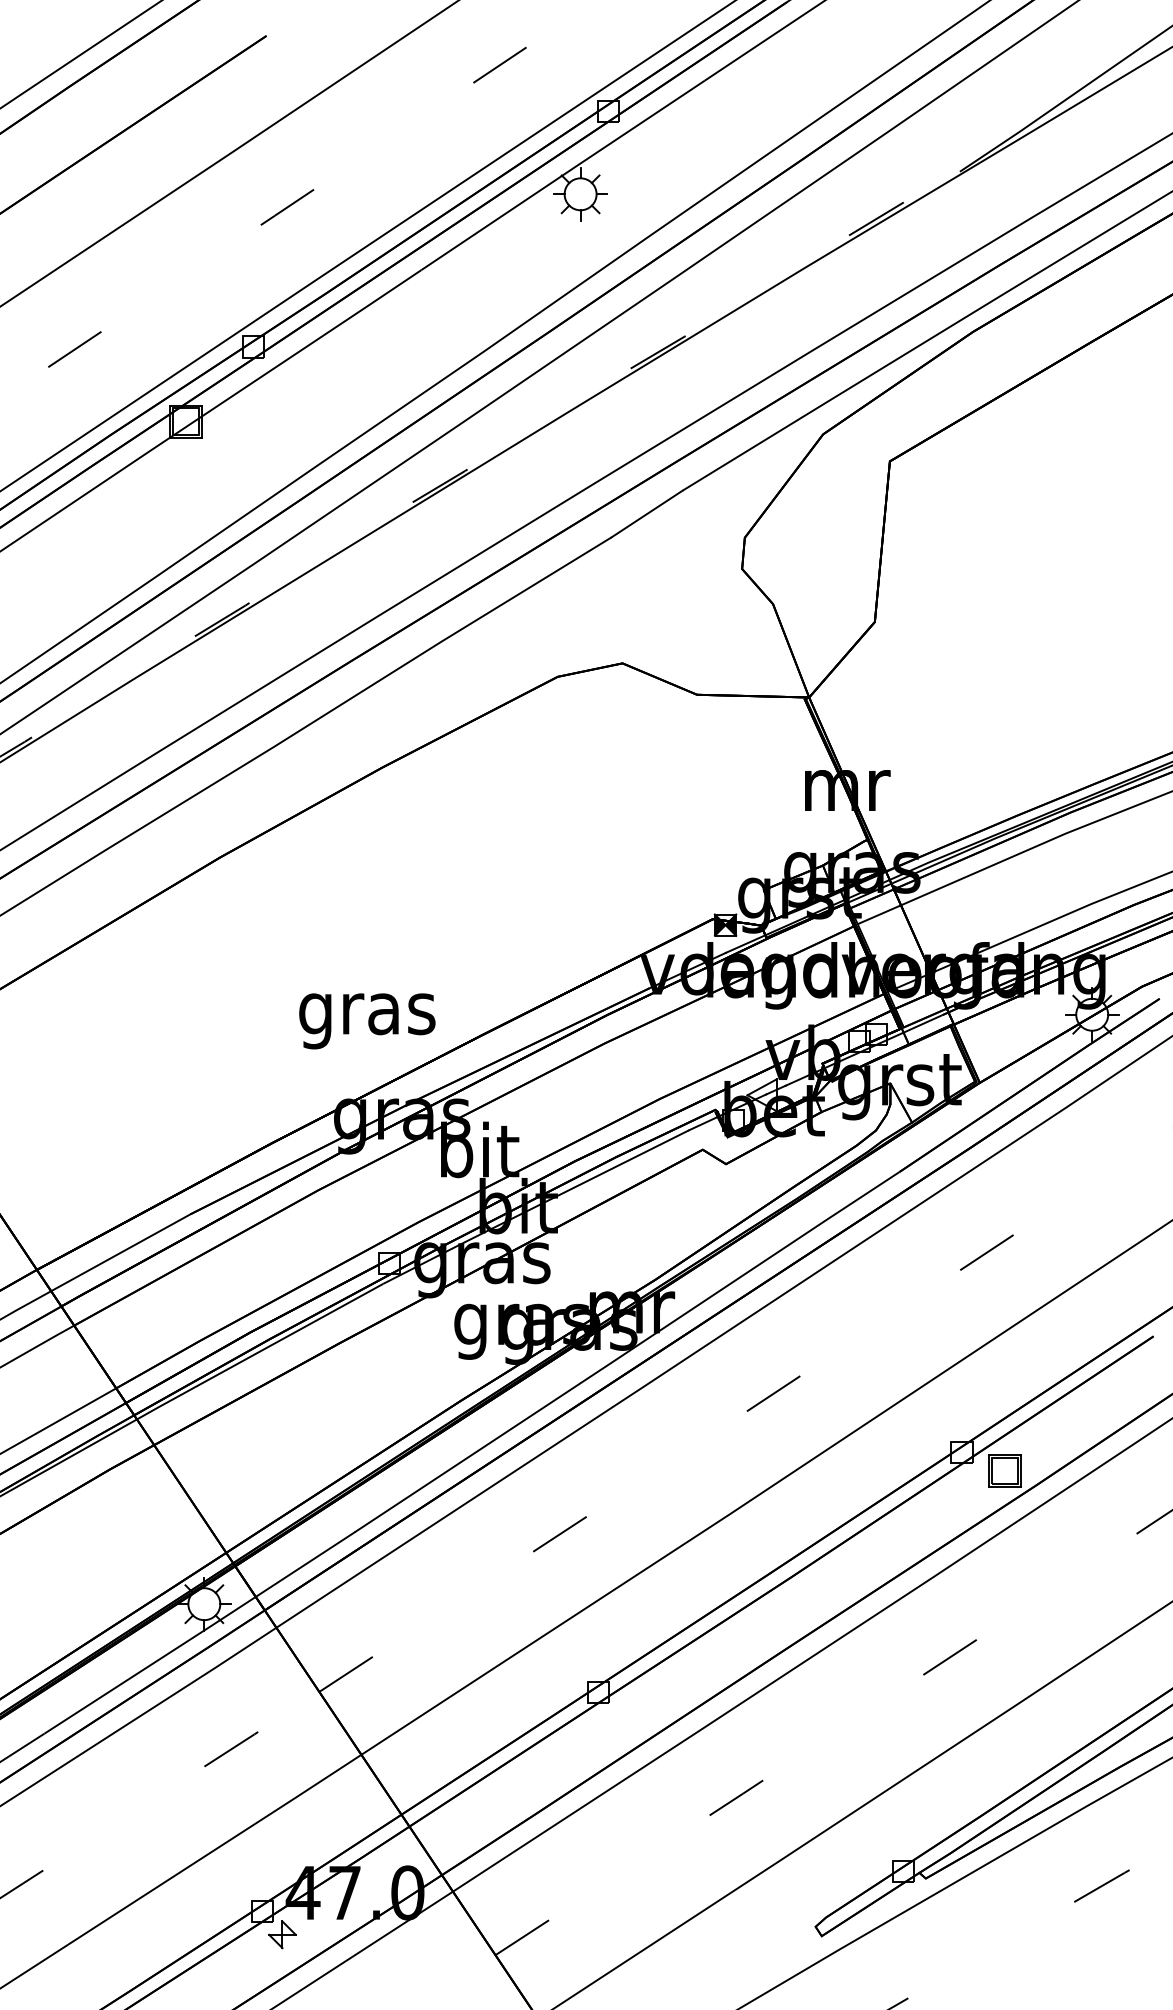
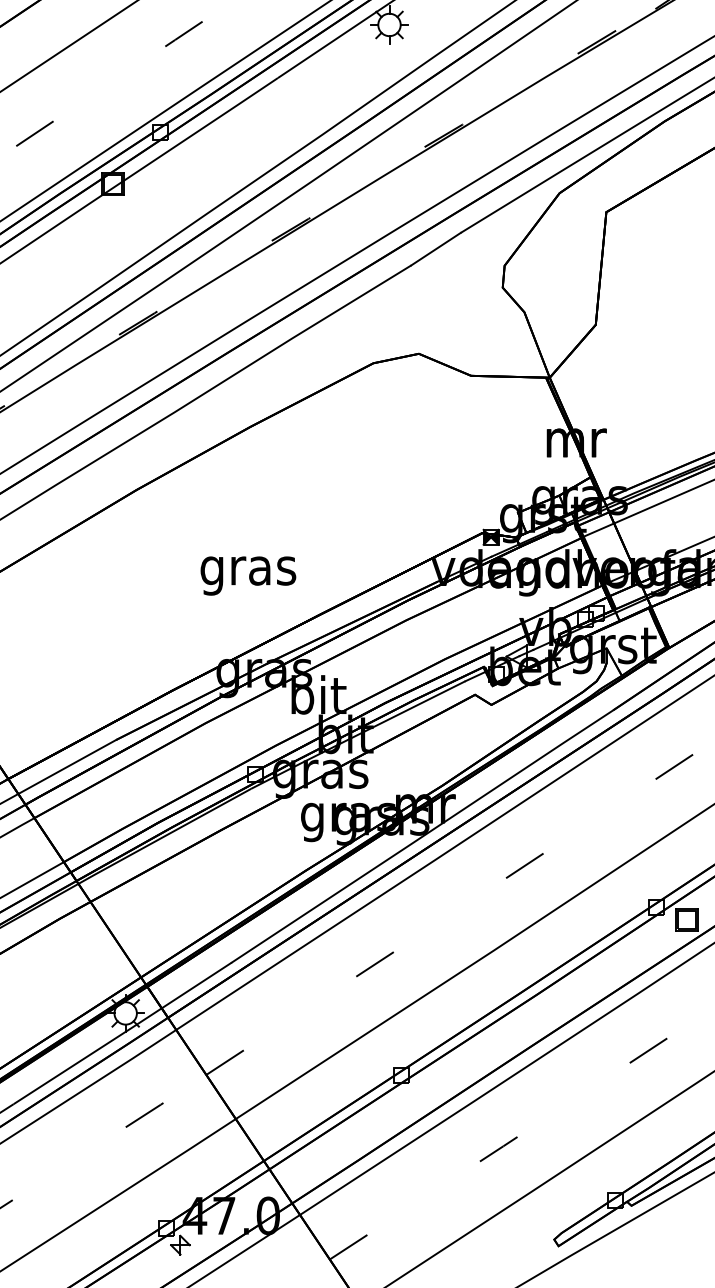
text: (367, 1021) -> (248, 576), moved

